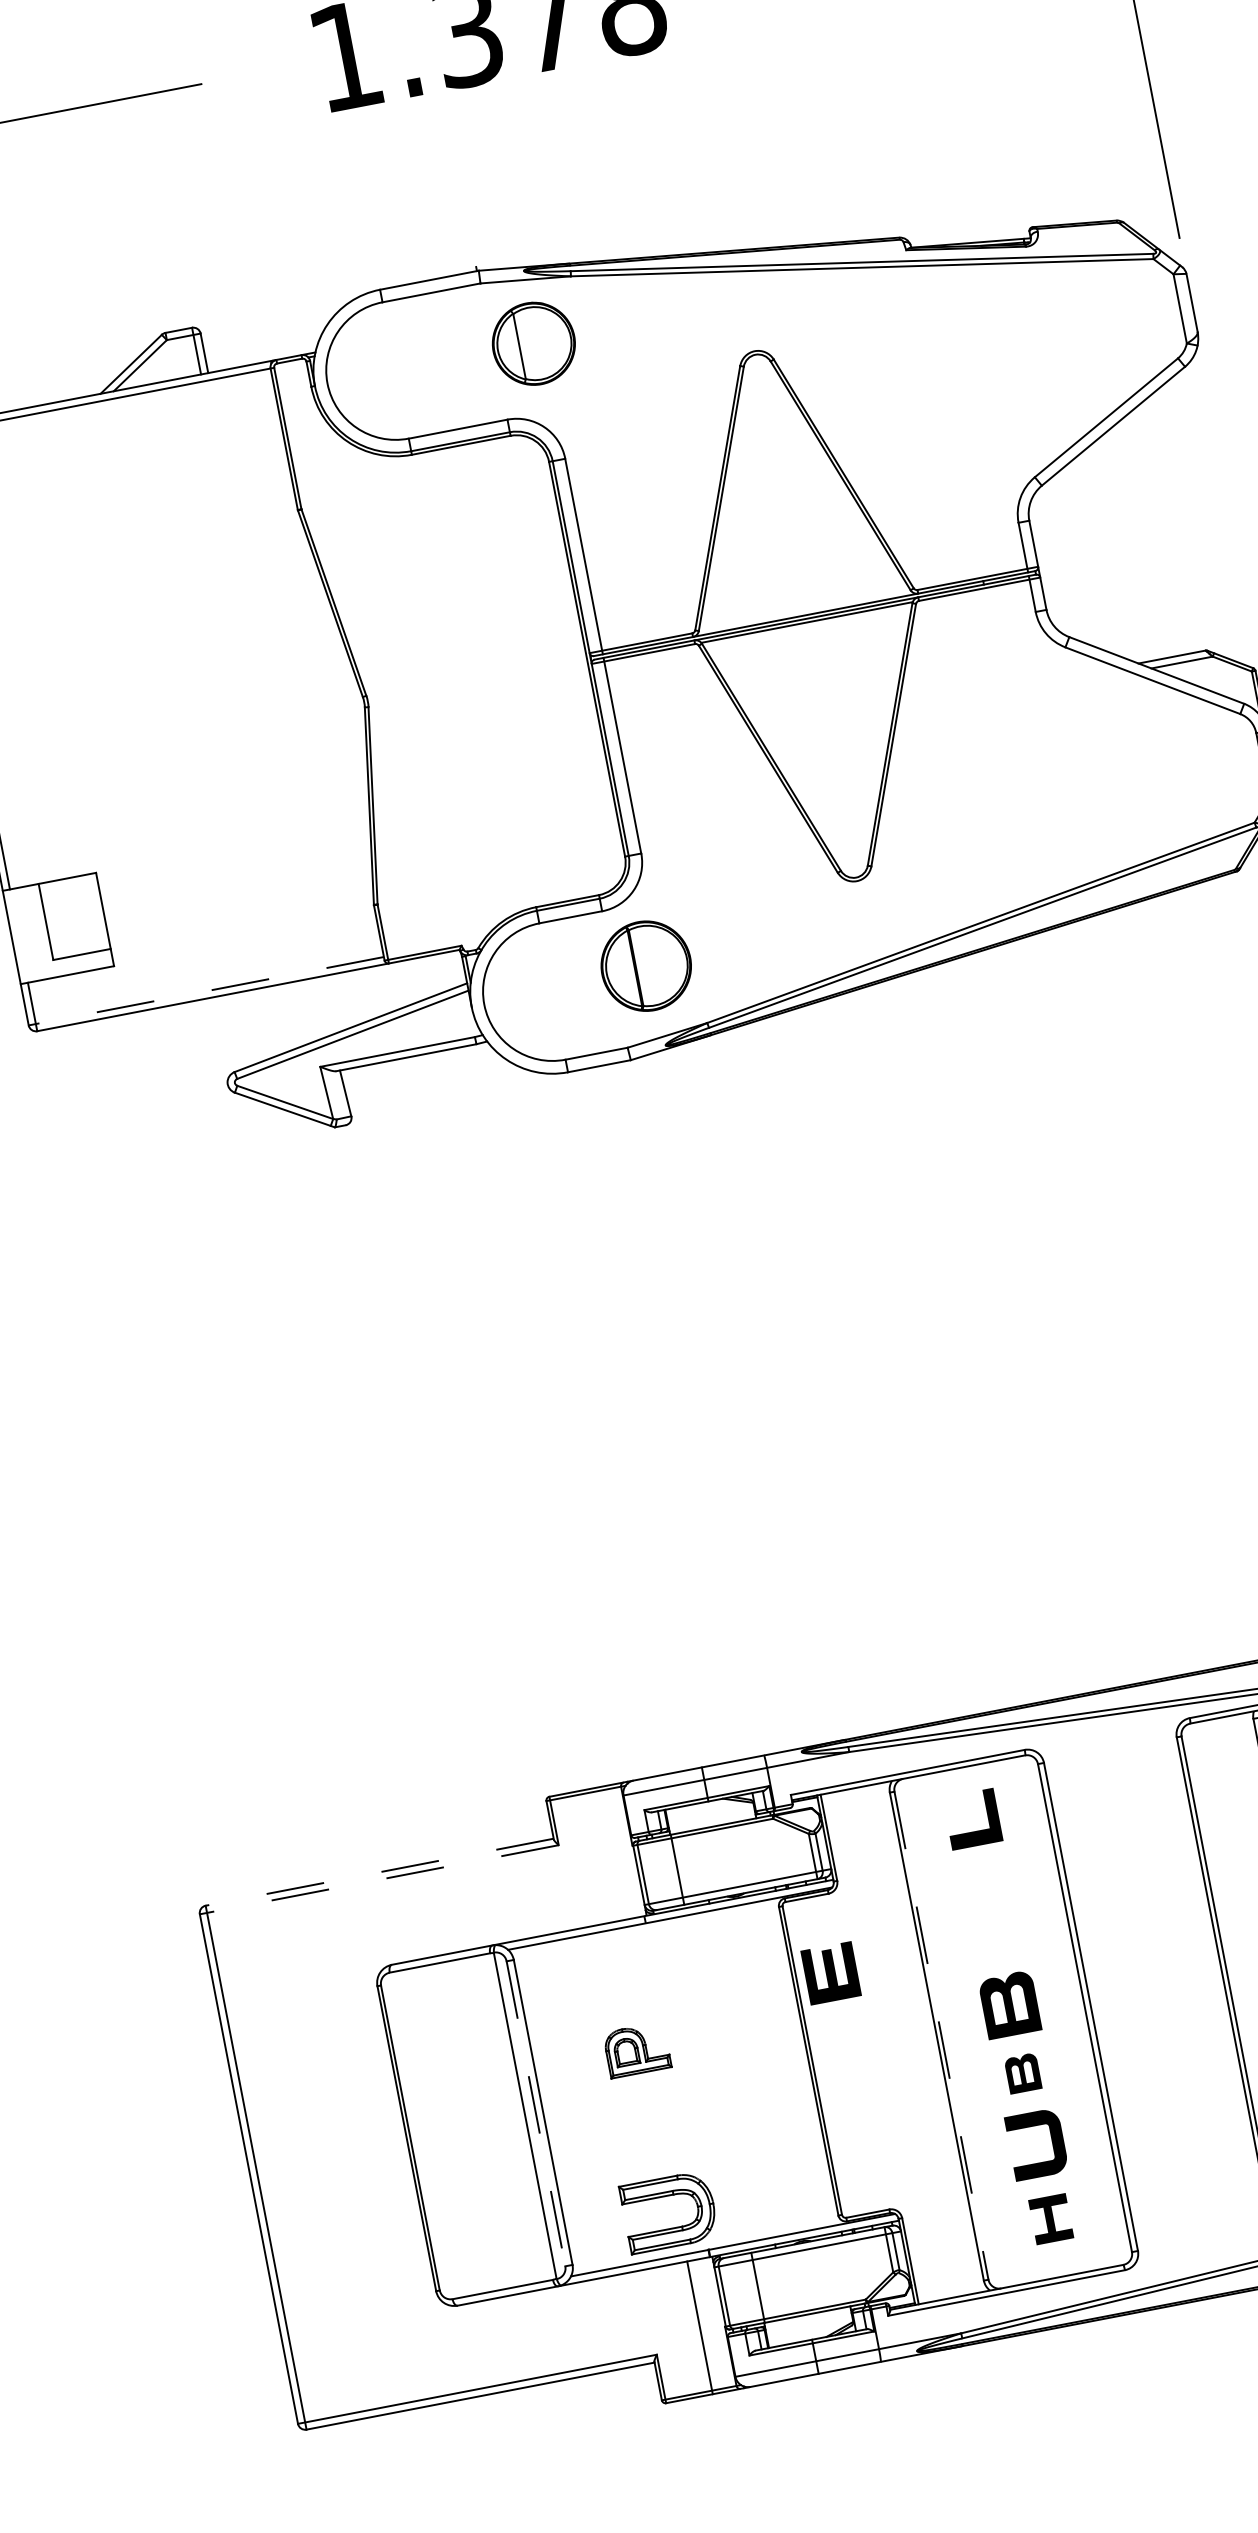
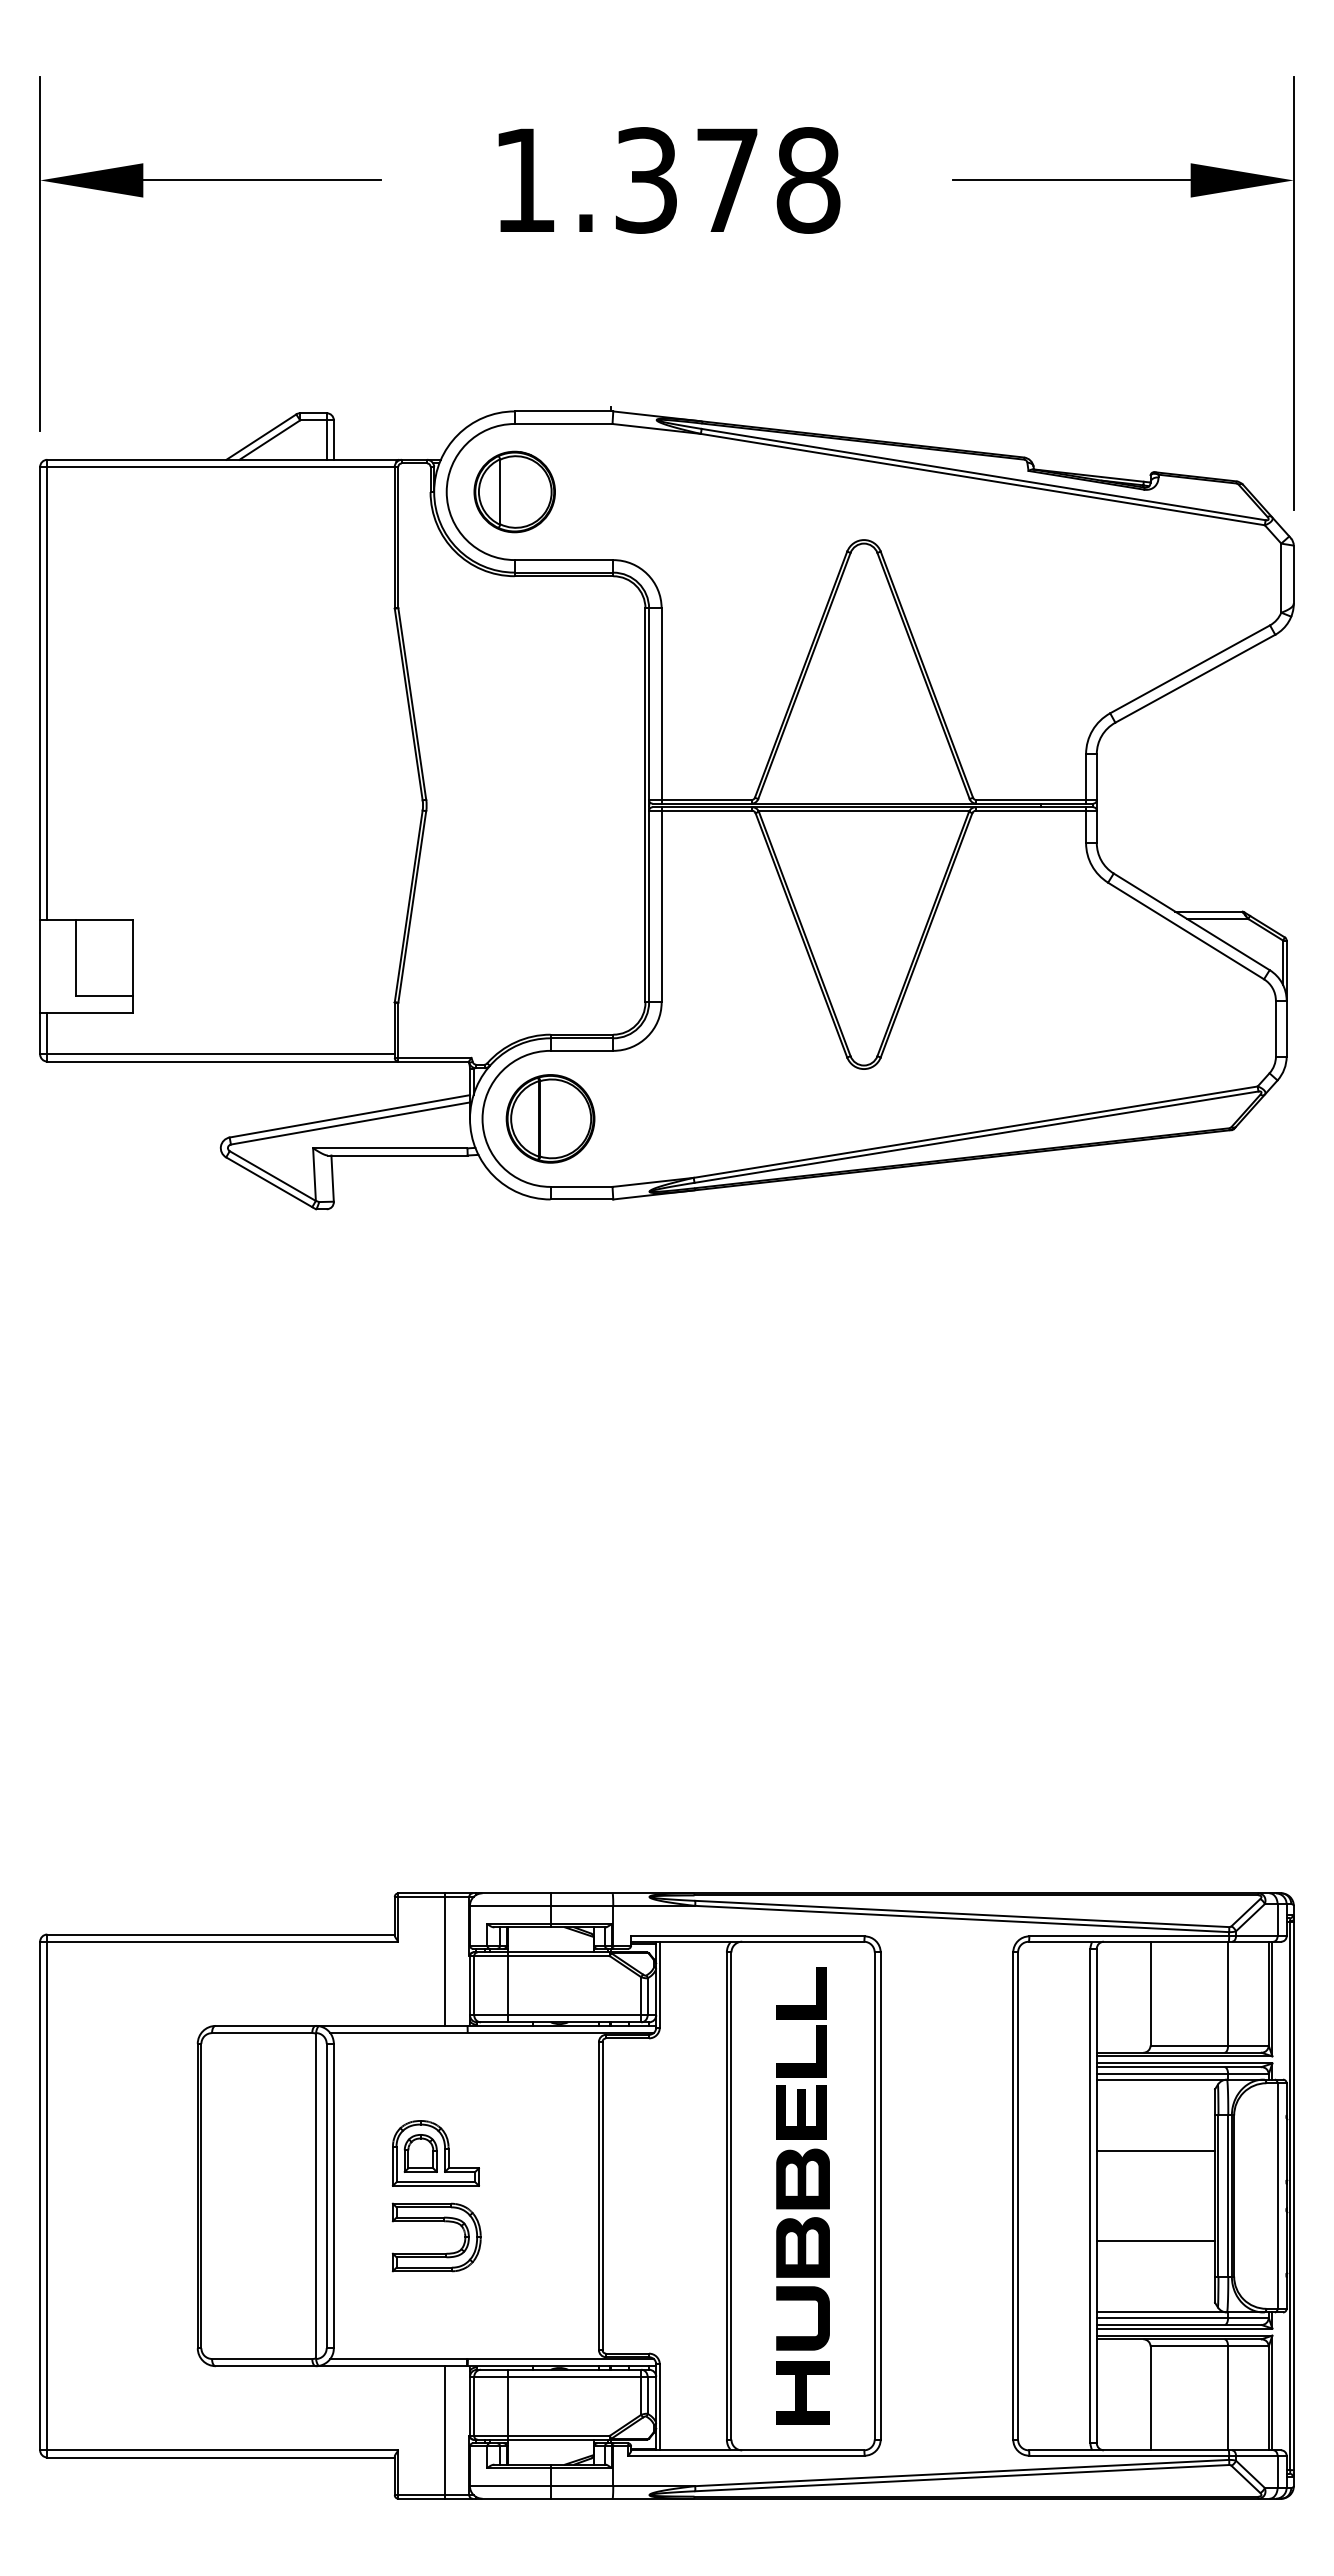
part: (533, 343) -> (514, 491), moved
part: (646, 965) -> (550, 1118), moved
line: (205, 991) -> (216, 1054), dashed -> solid
line: (608, 1854) -> (444, 1959), added
line: (380, 1872) -> (221, 1934), dashed -> solid
fill: (983, 1877) -> (801, 2051), added
line: (378, 1879) -> (218, 1941), dashed -> solid
part: (830, 1973) -> (801, 2112), moved
line: (941, 2036) -> (731, 2196), dashed -> solid
part: (636, 2050) -> (435, 2153), size x1.43
part: (1022, 2073) -> (802, 2247), size x1.67
line: (535, 2114) -> (326, 2196), dashed -> solid
part: (665, 2196) -> (436, 2221), moved
part: (1050, 2218) -> (802, 2392), size x1.43

